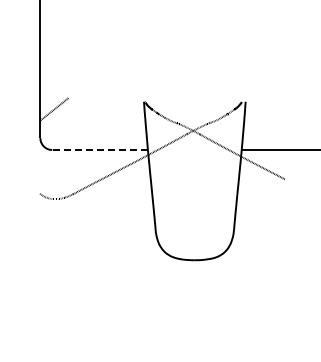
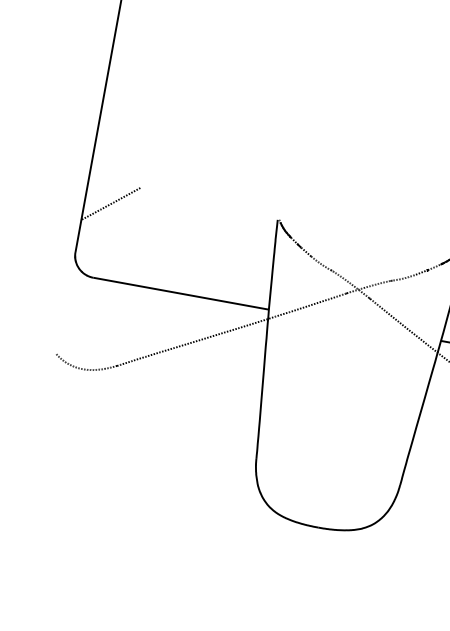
line: (100, 150) -> (181, 294), dashed -> solid

